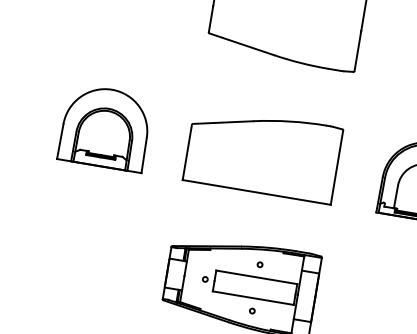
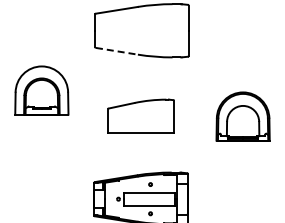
line: (242, 44) -> (117, 51), solid -> dashed
part: (105, 127) -> (41, 90), moved
part: (262, 154) -> (140, 116), size x0.7

